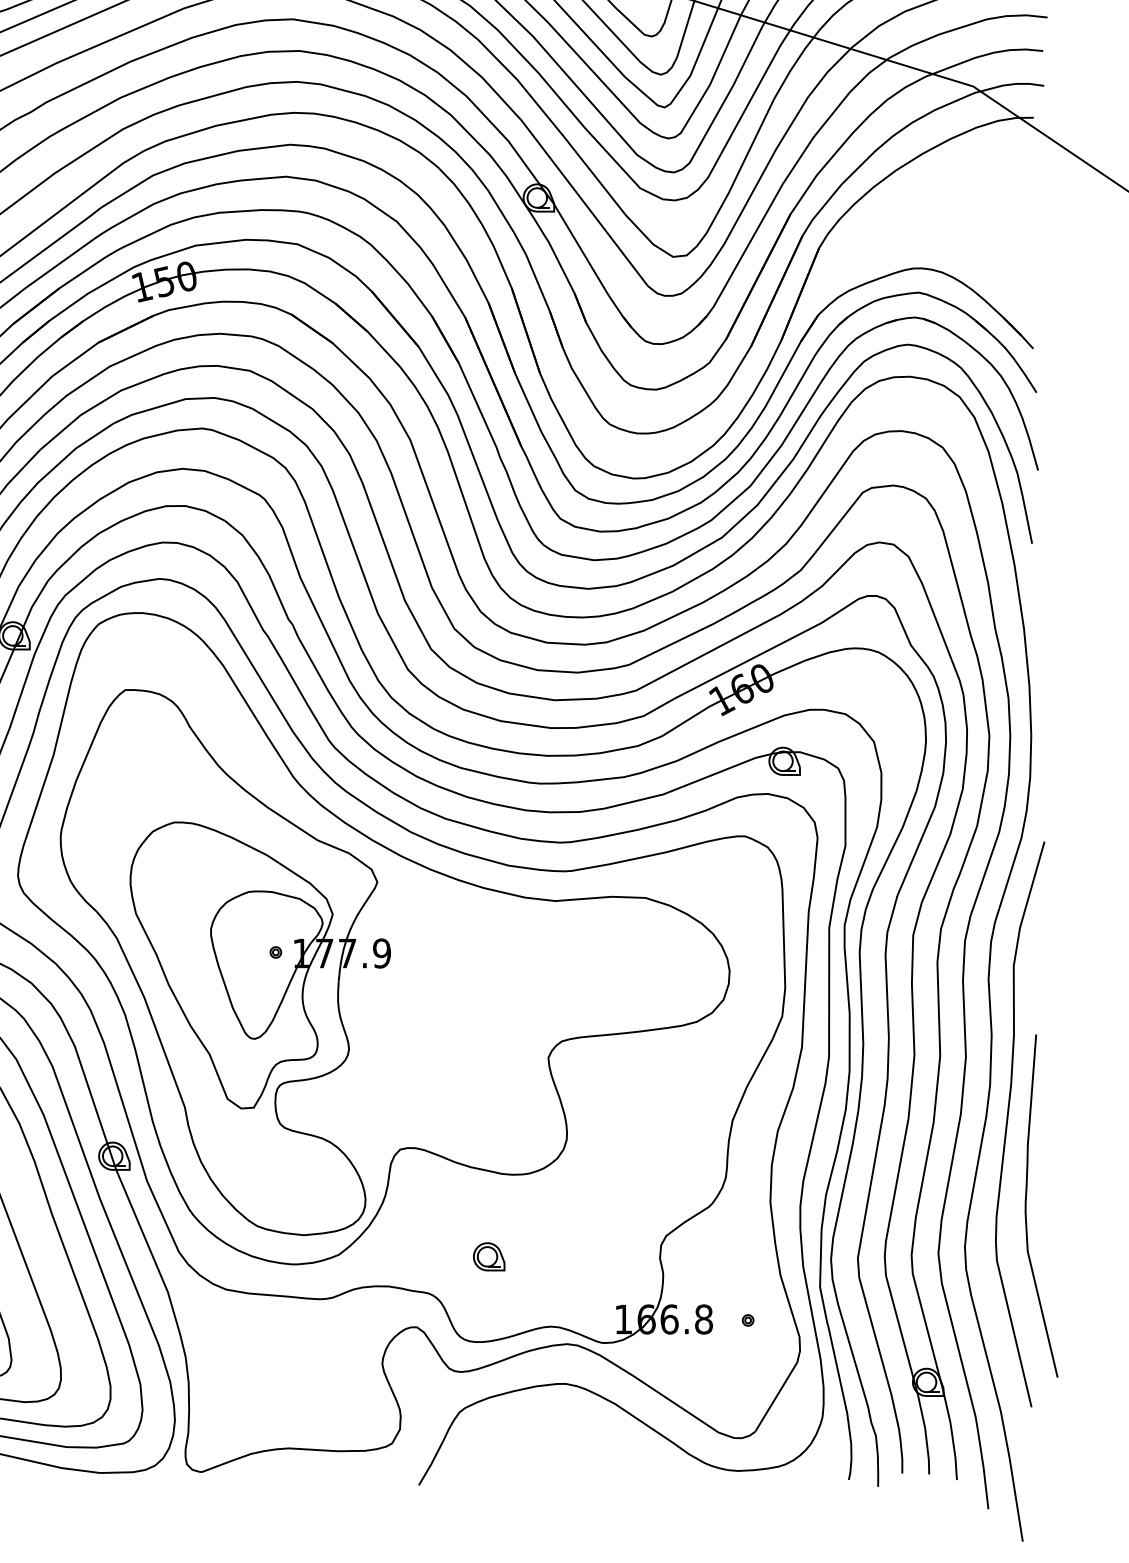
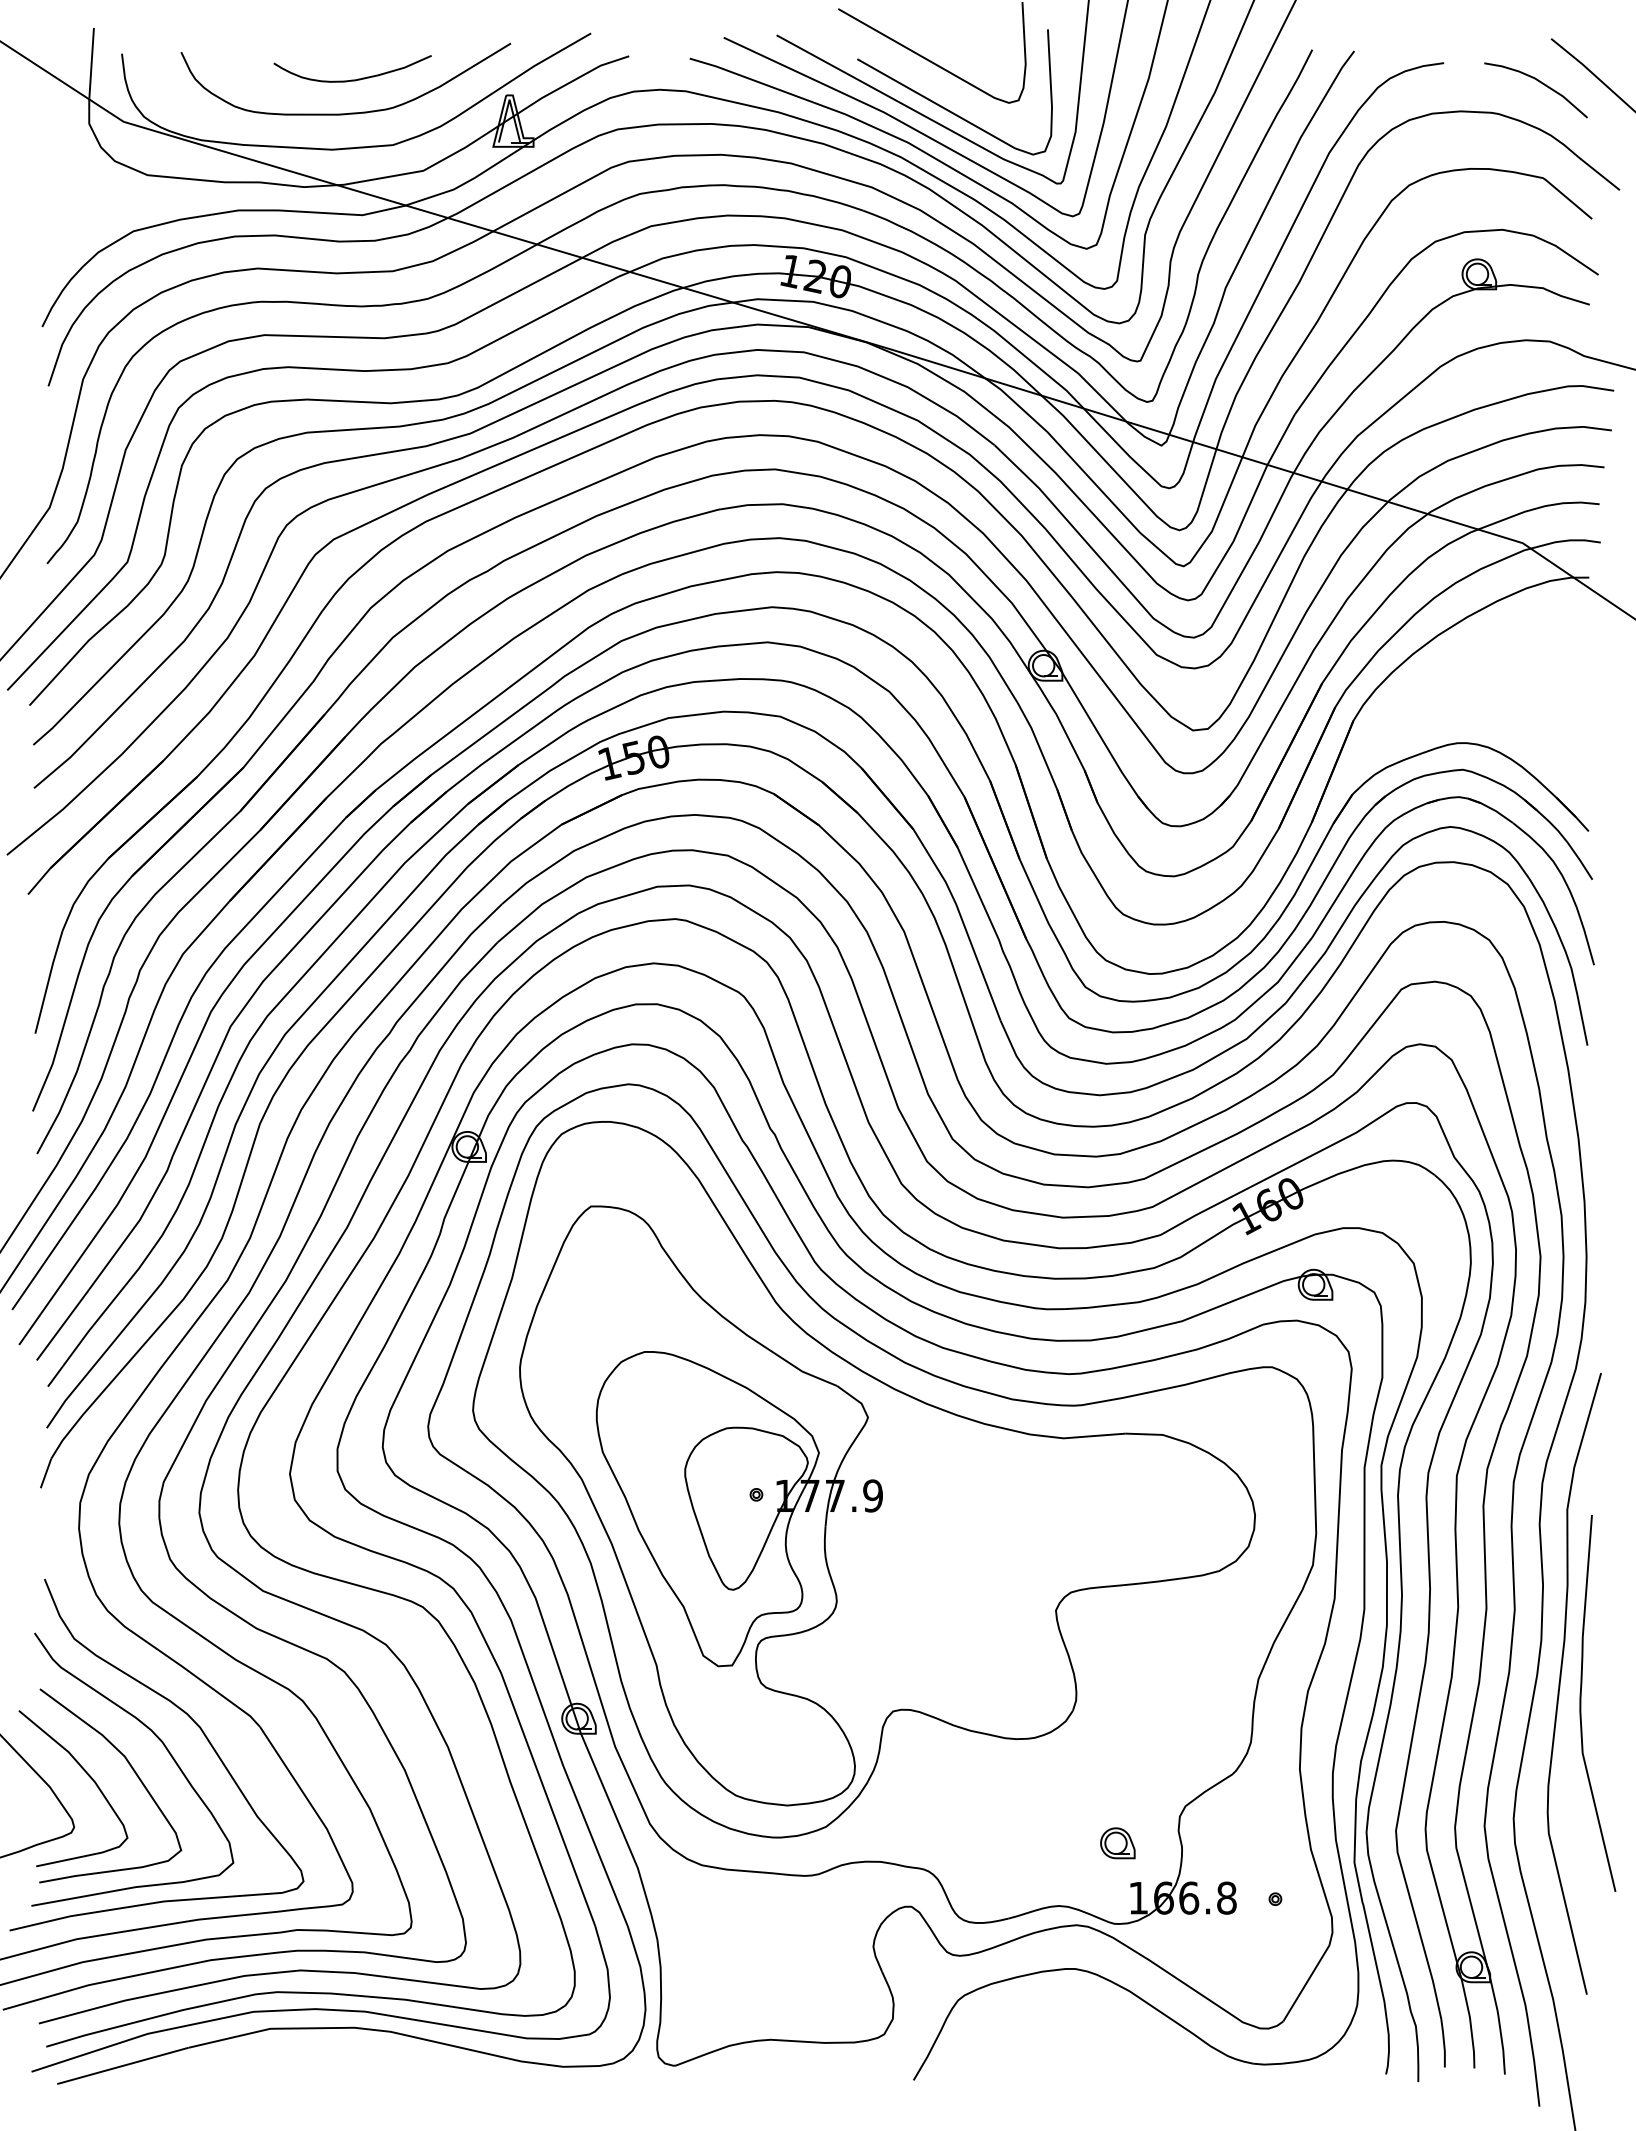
curve: (1026, 1206) -> (1581, 1703), moved
part: (488, 1257) -> (1117, 1843), moved

